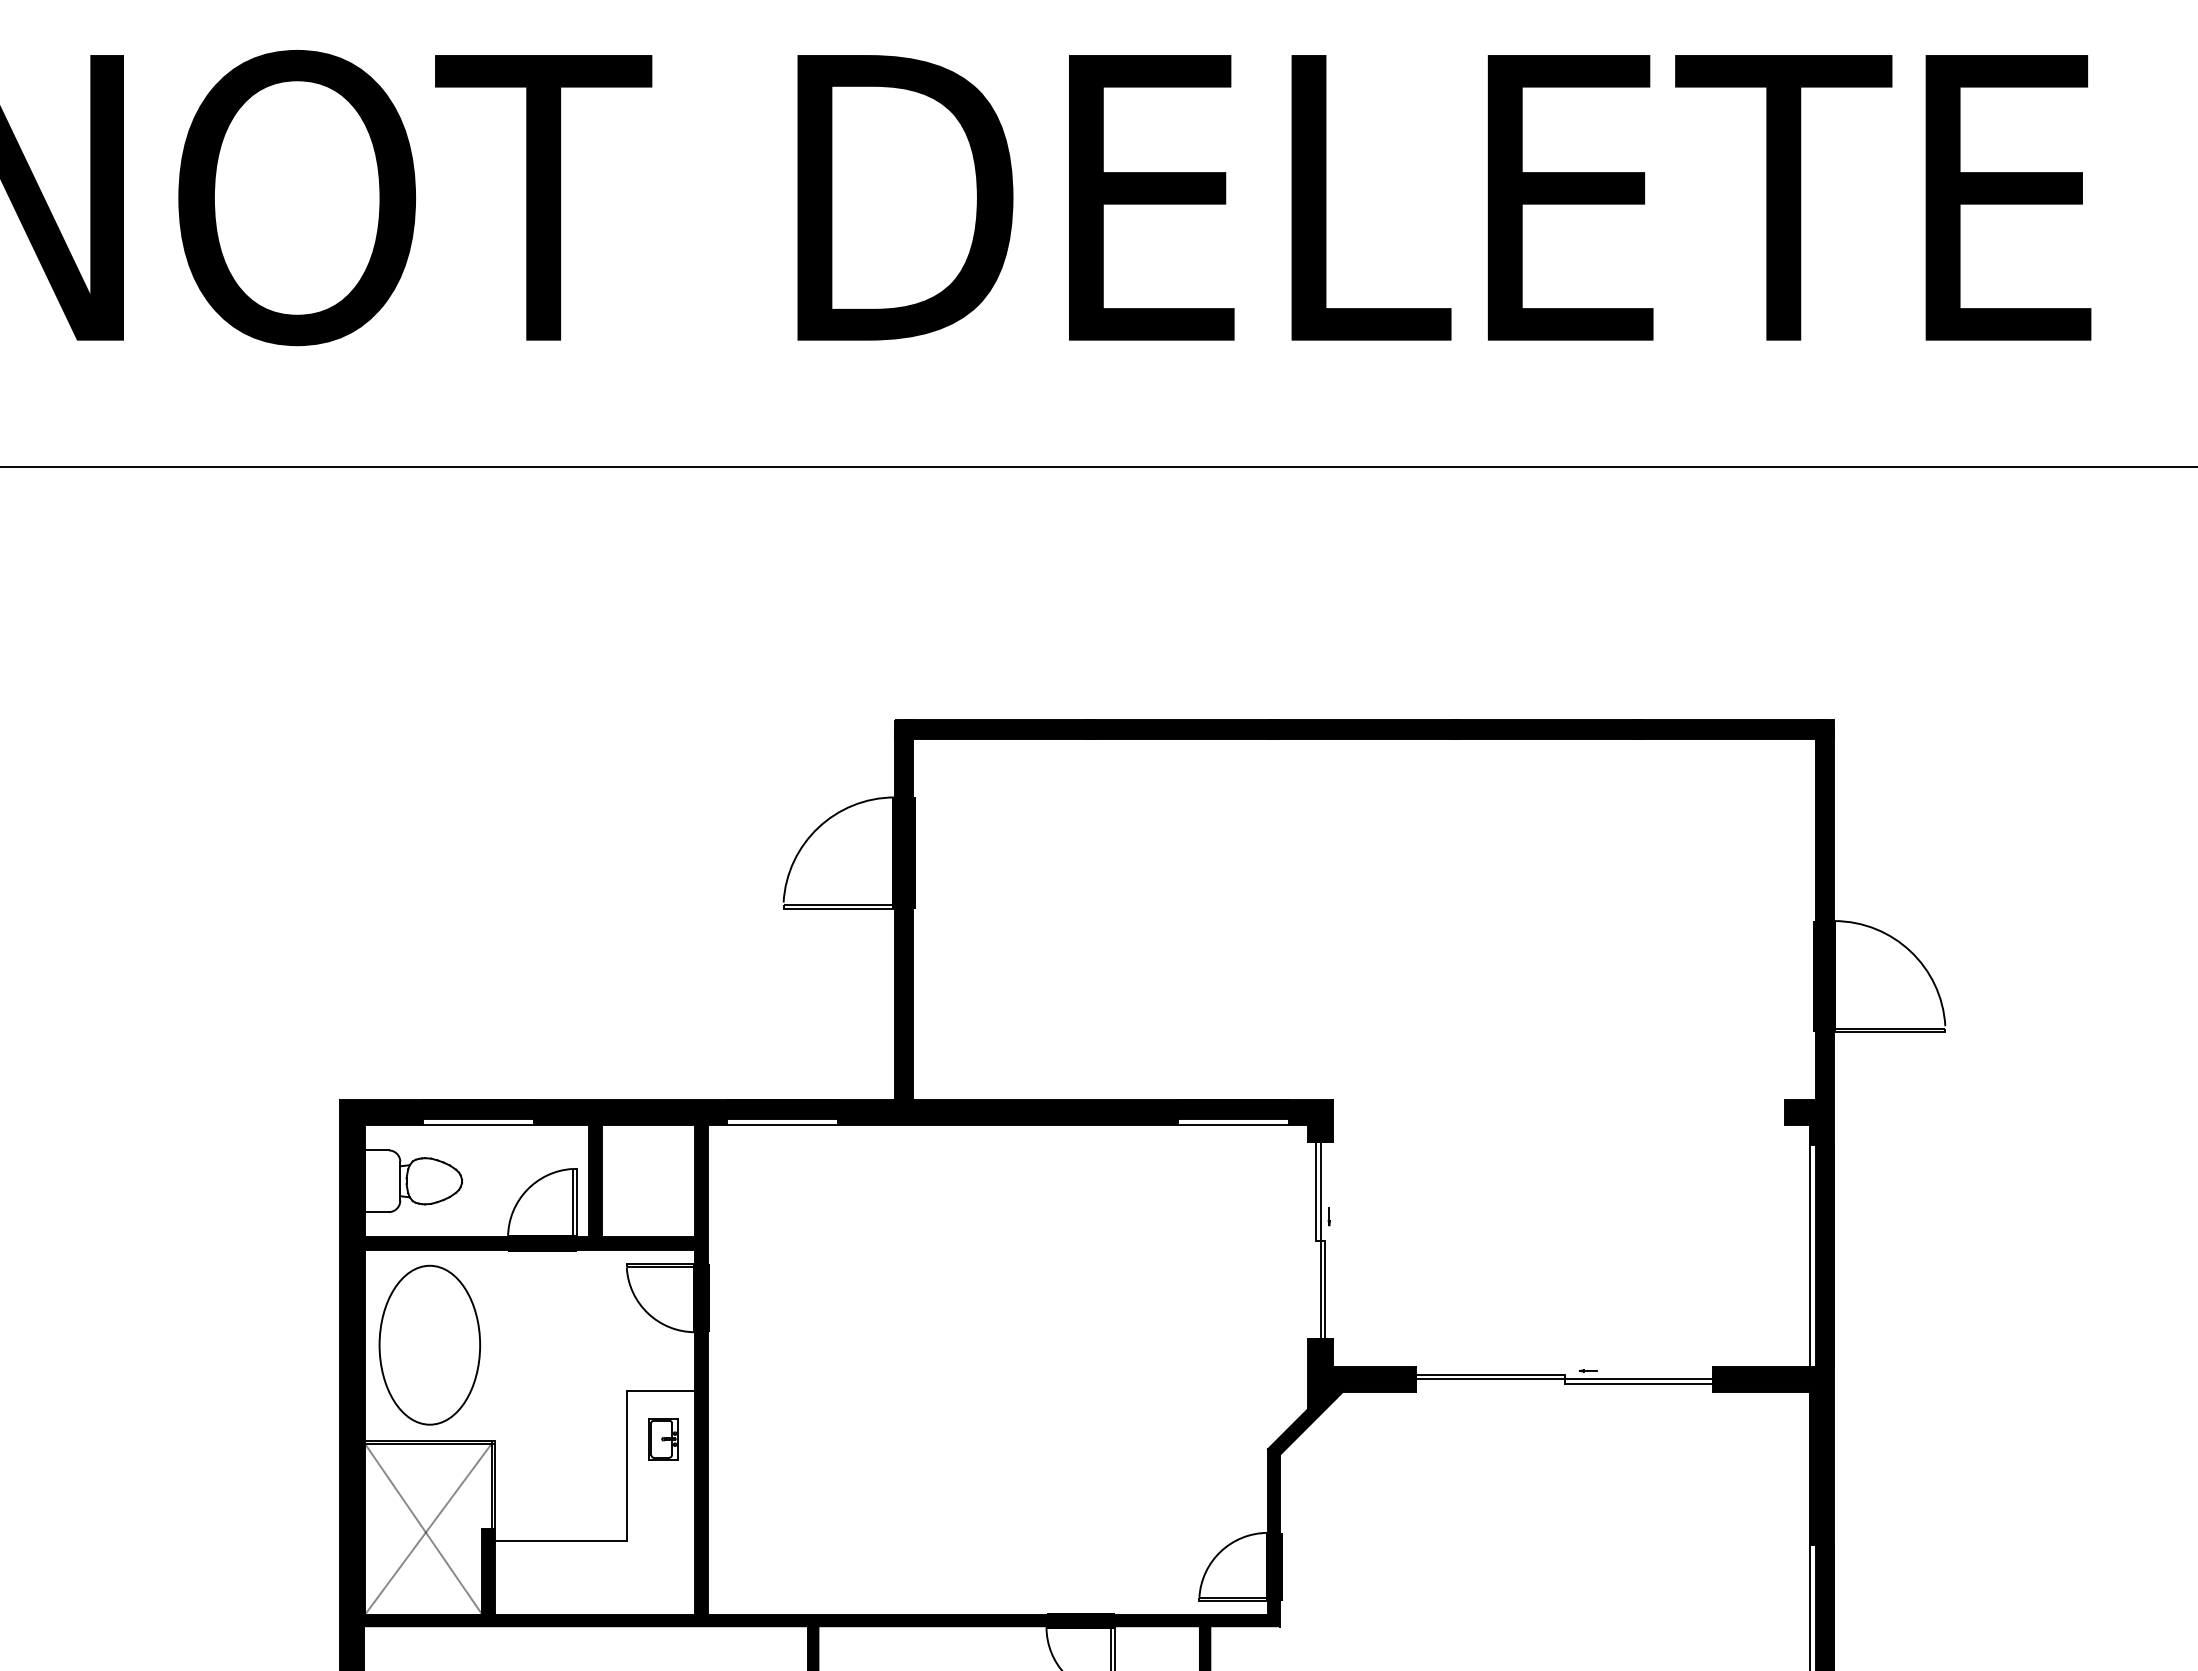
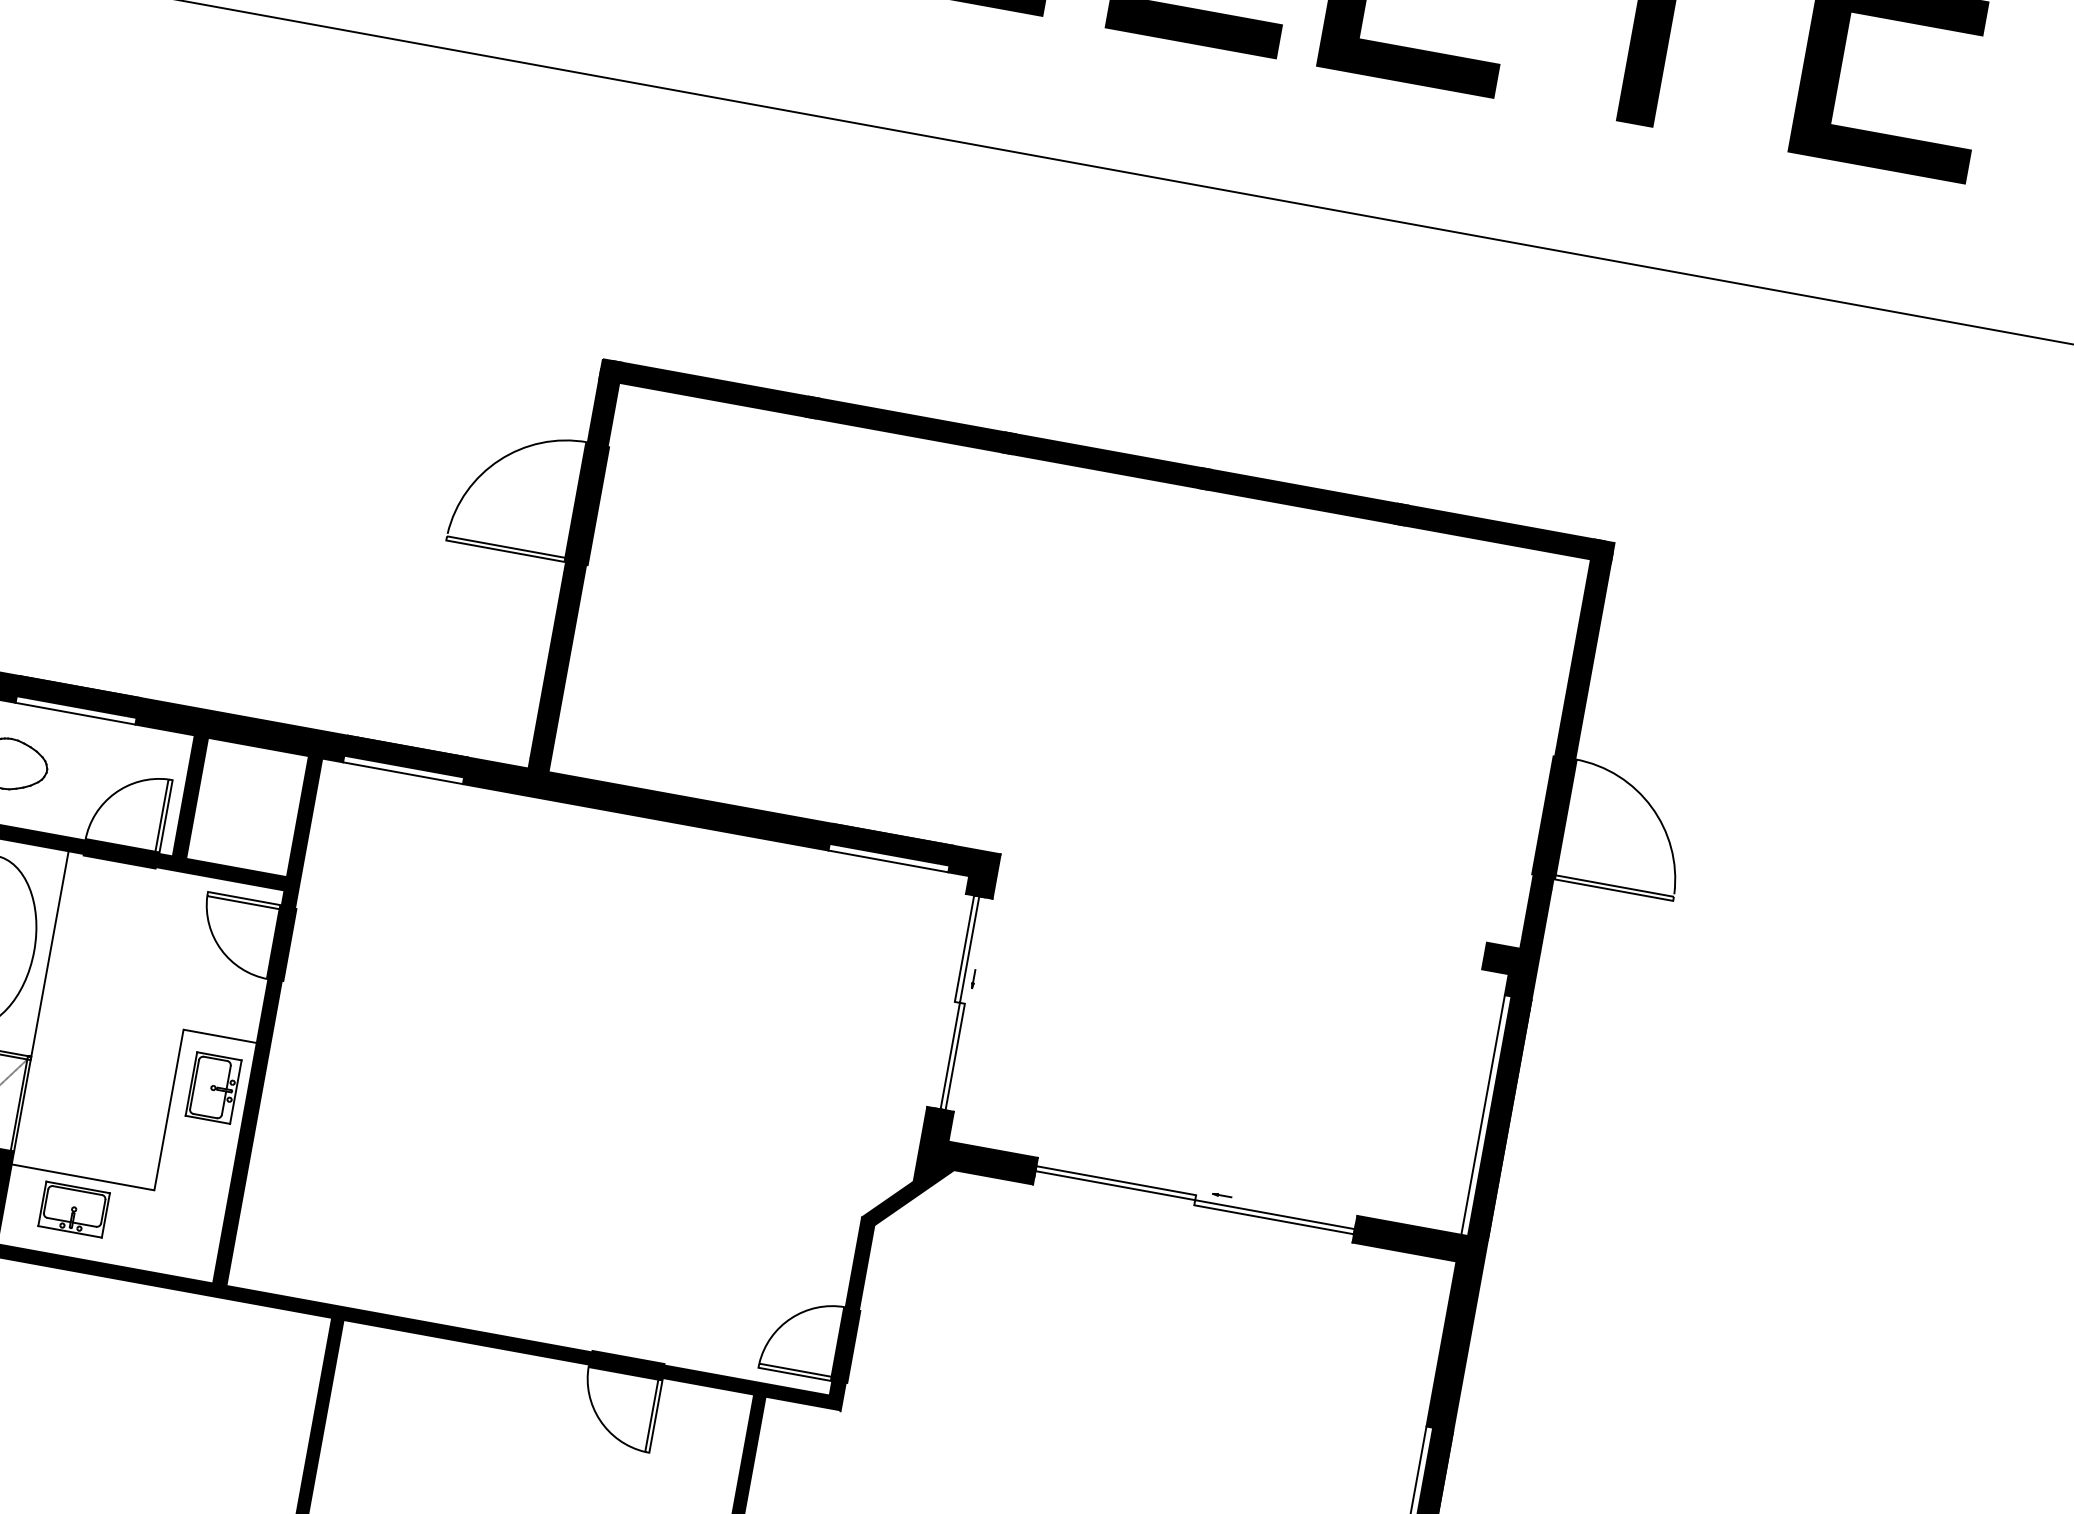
line: (494, 1344) -> (49, 953), added
part: (663, 1439) -> (213, 1088), size x1.43
part: (558, 1571) -> (74, 1210), added

